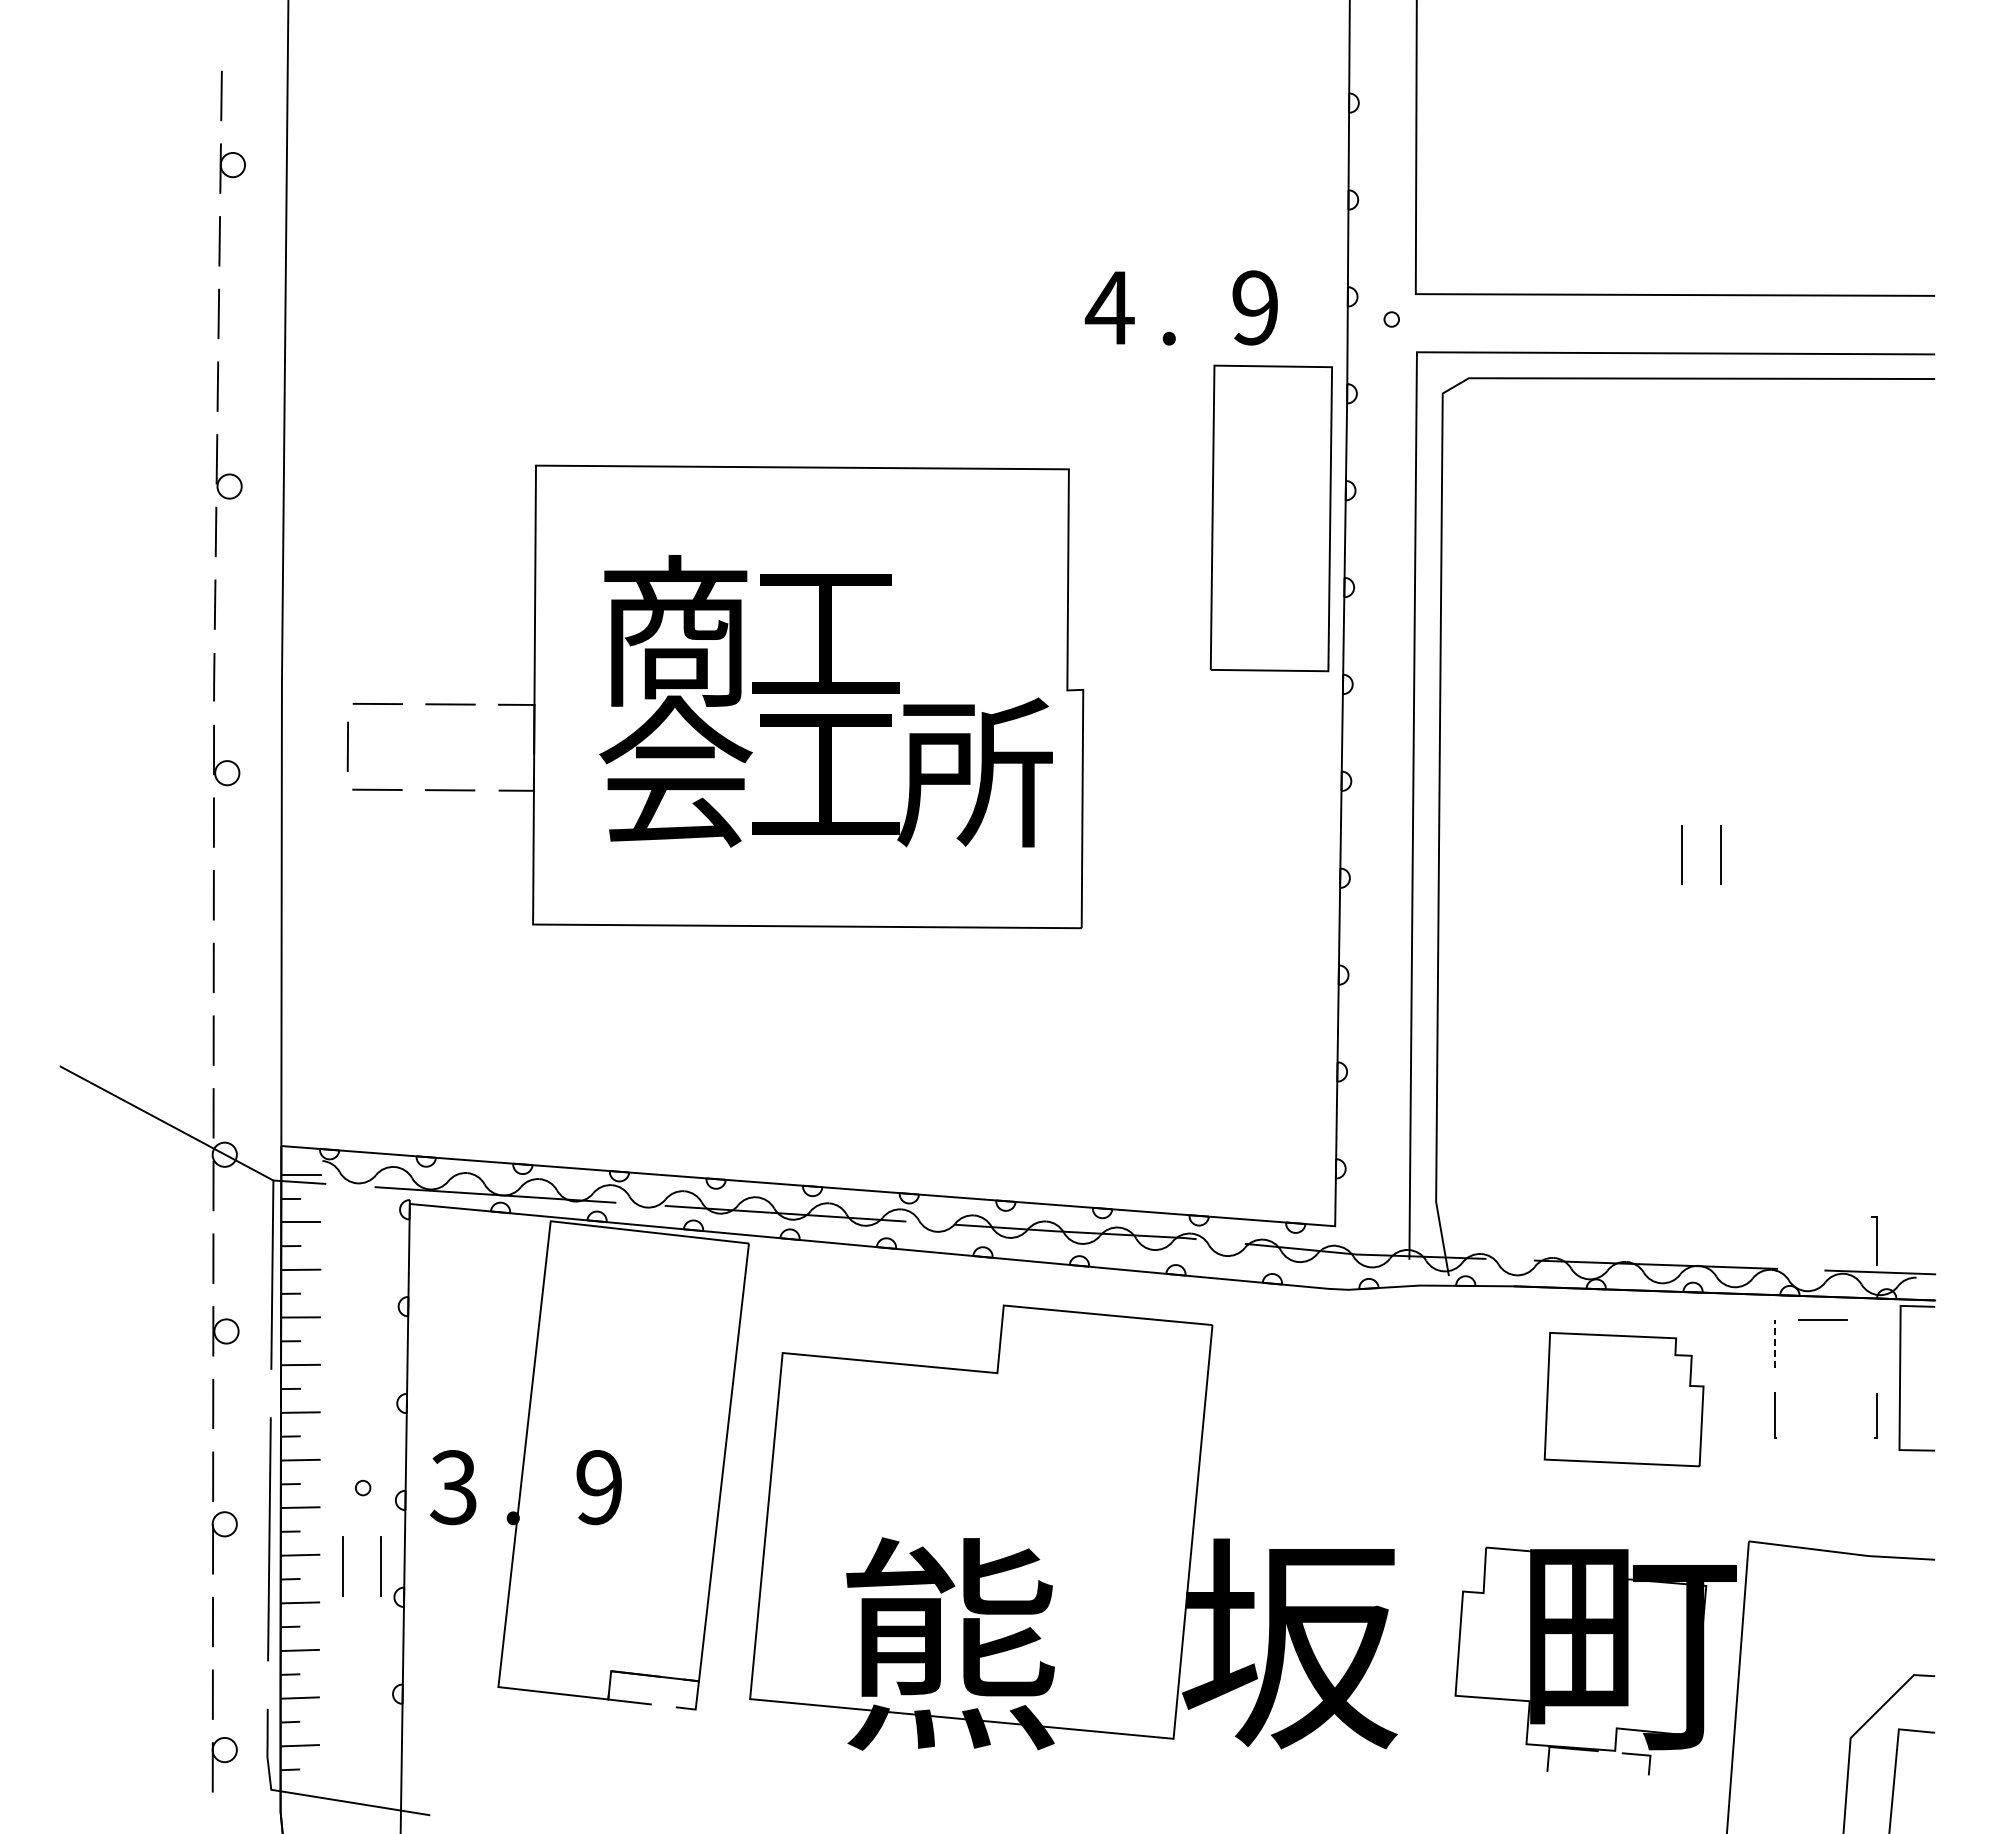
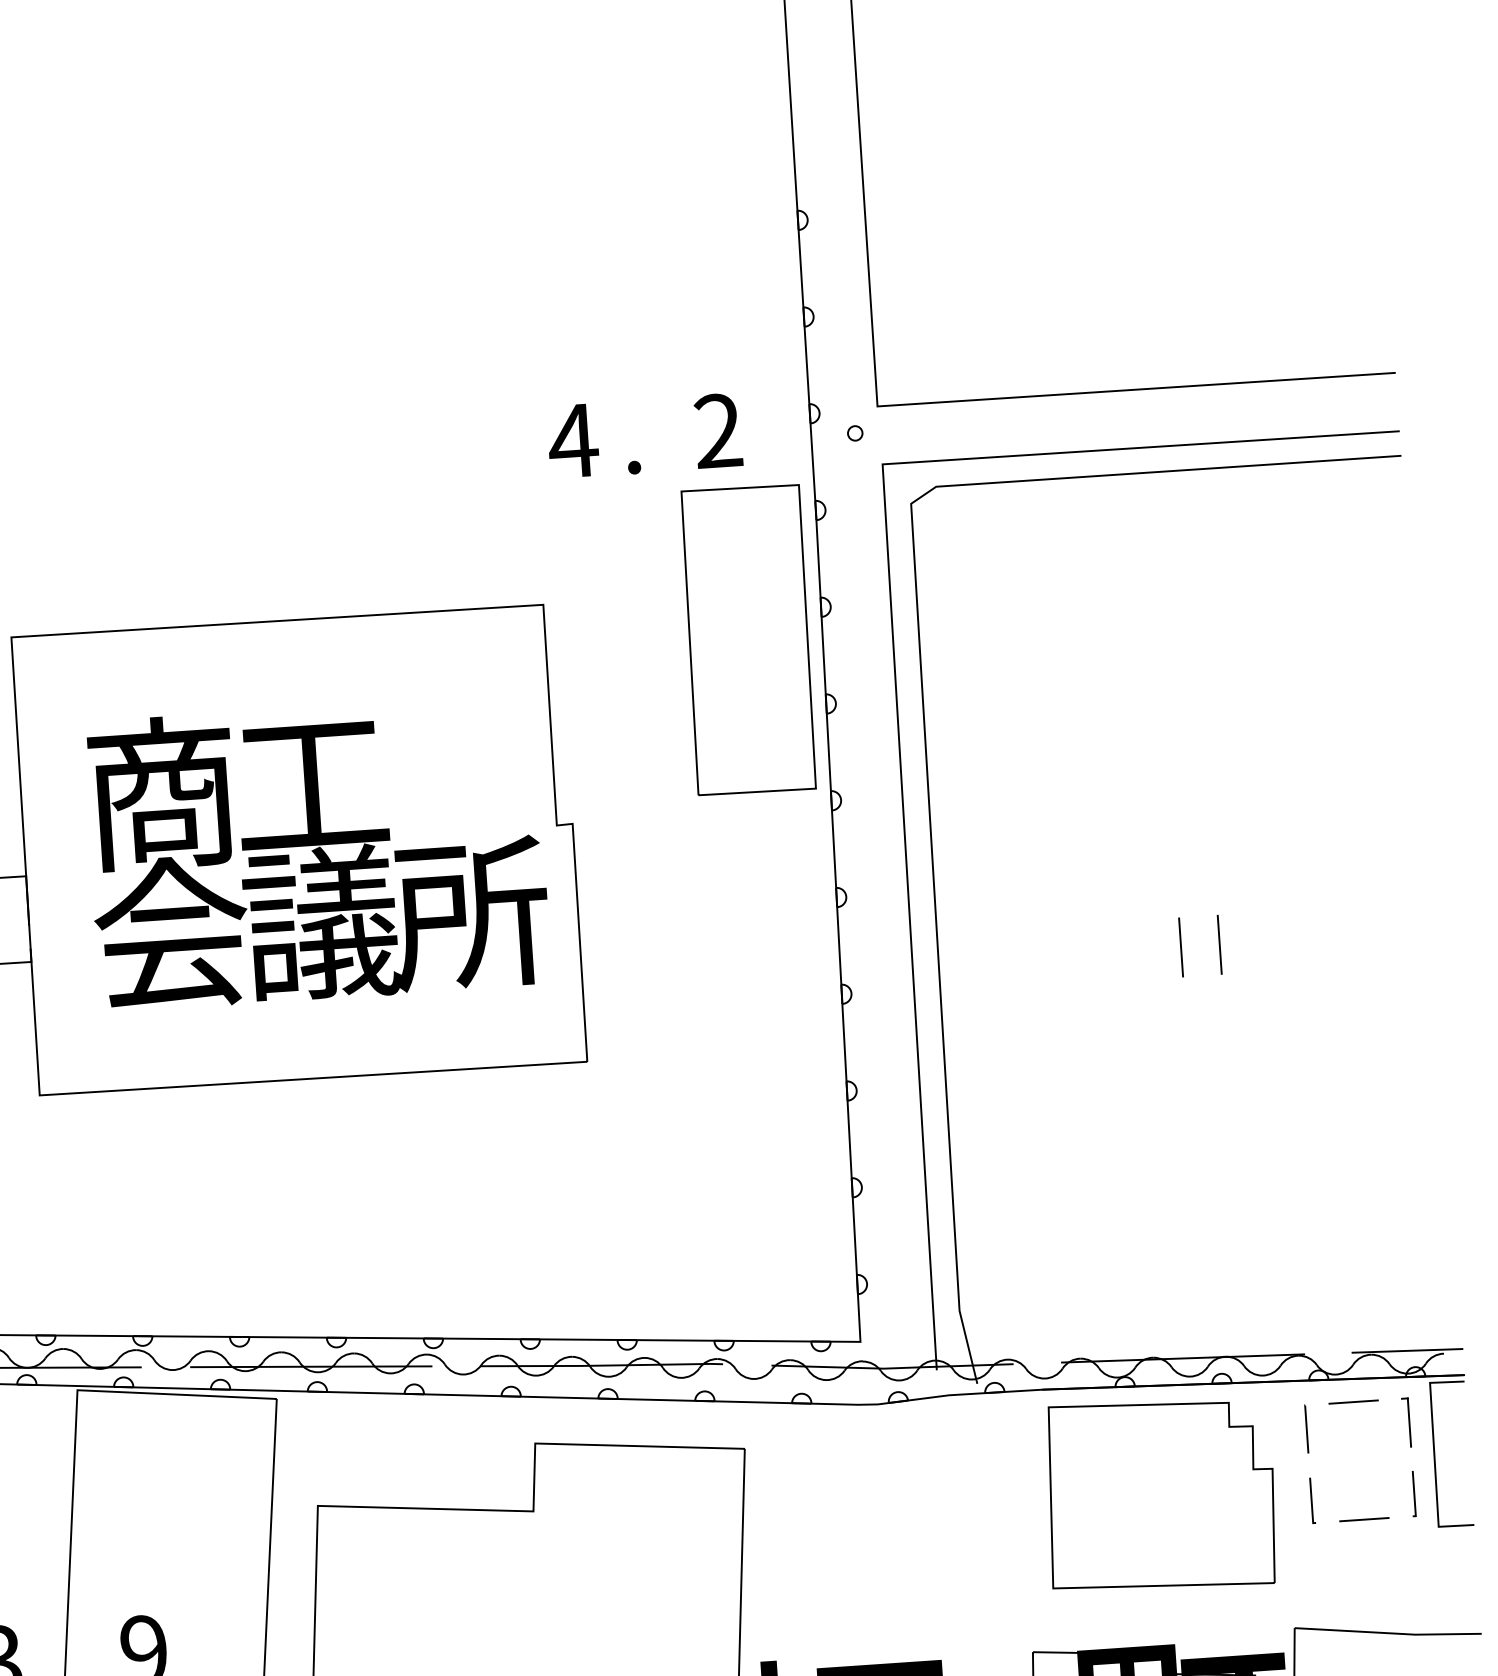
text: (1255, 307) -> (718, 430), 9 -> 2
text: (825, 771) -> (321, 922), 工 -> 議
part: (1874, 1240) -> (1406, 1422), moved
line: (1774, 1342) -> (1306, 1427), dashed -> solid
part: (1623, 1399) -> (1159, 1495), size x1.43
line: (1825, 1437) -> (1364, 1519), added

